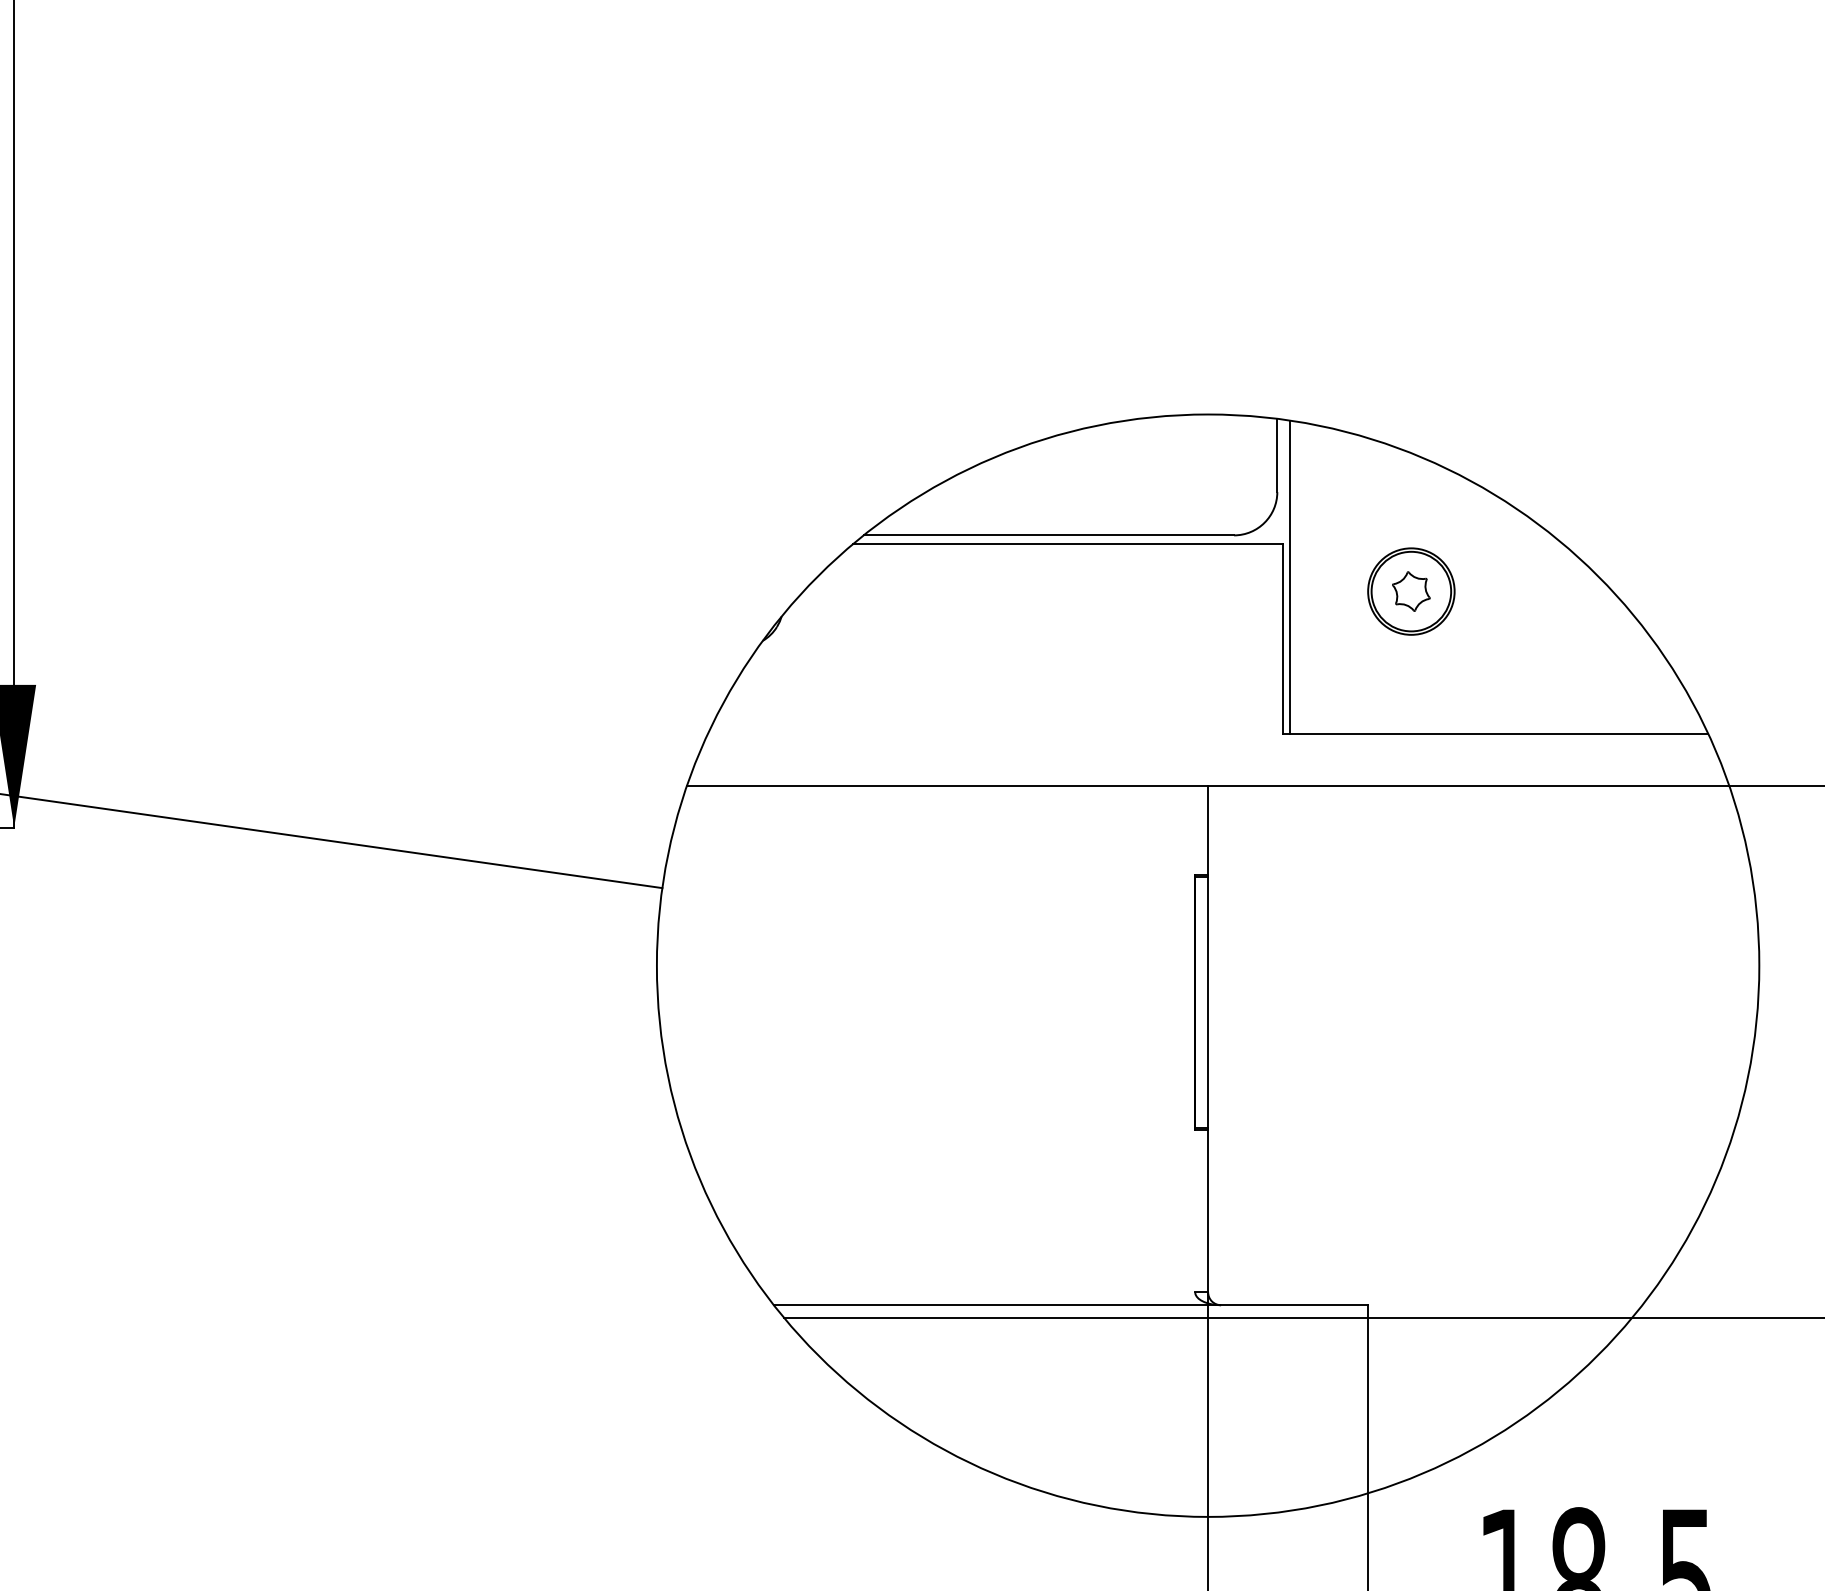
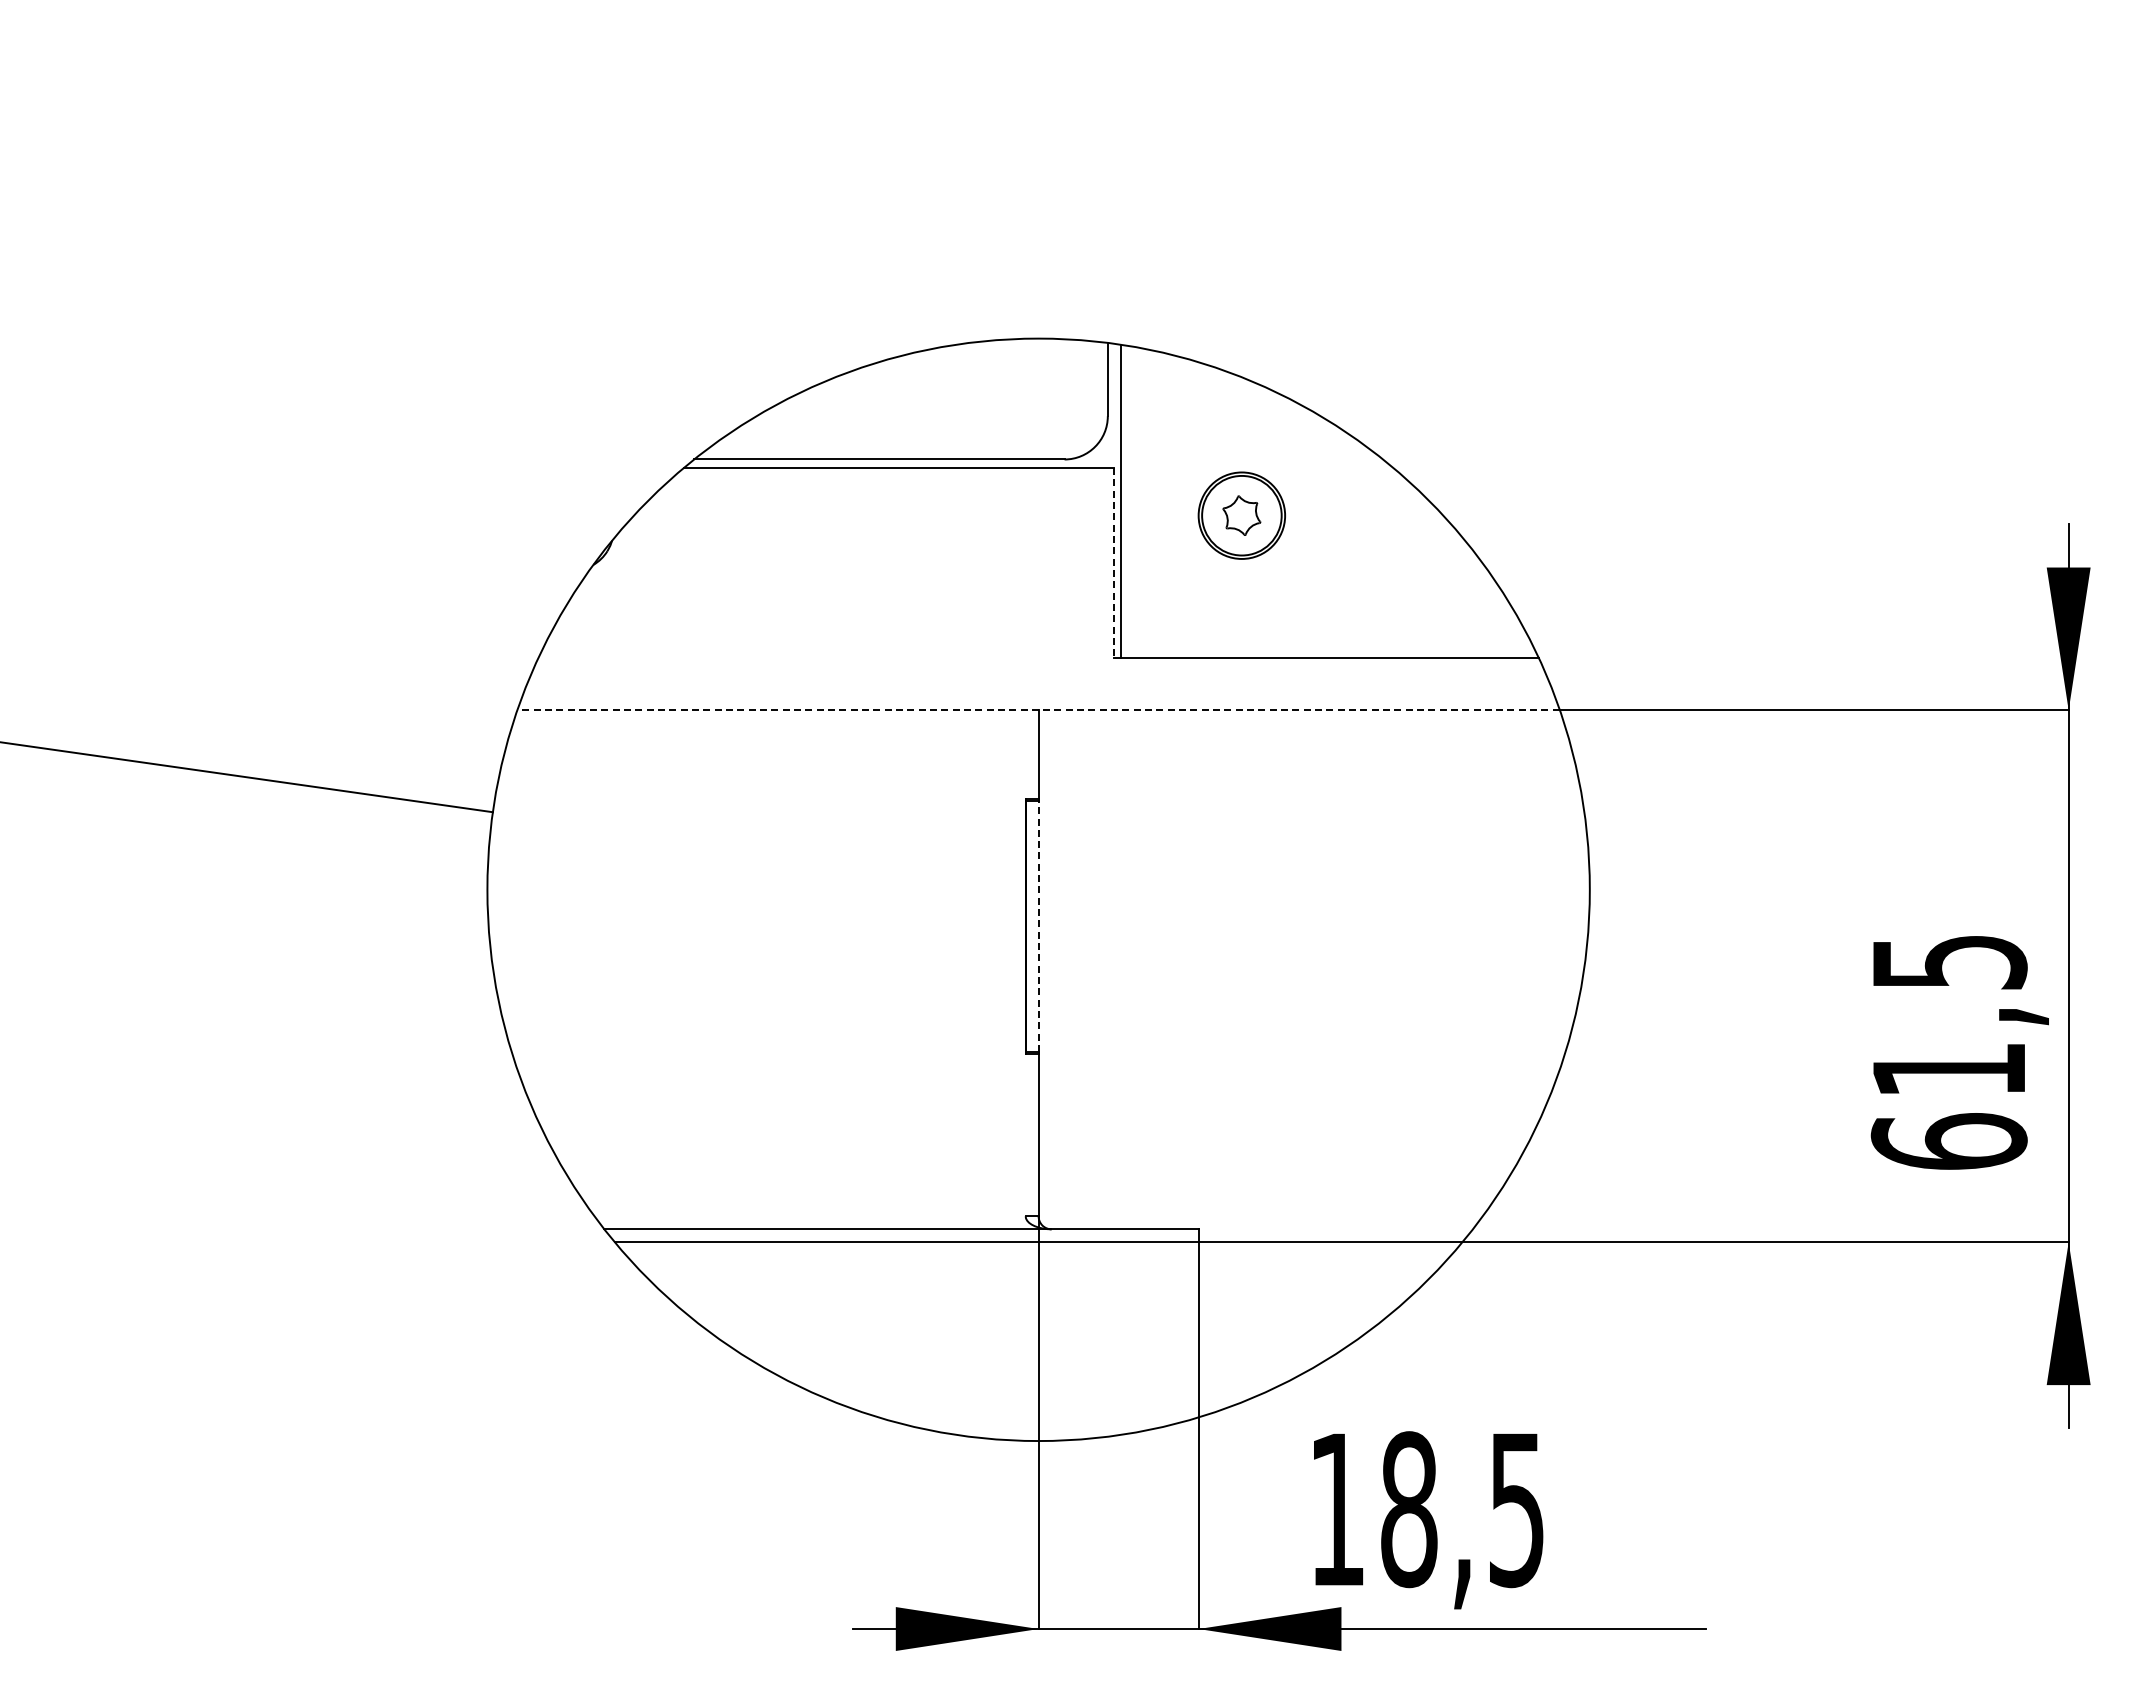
line: (1282, 639) -> (1113, 563), solid -> dashed
line: (1207, 786) -> (1038, 710), solid -> dashed
line: (1207, 1002) -> (1038, 926), solid -> dashed

